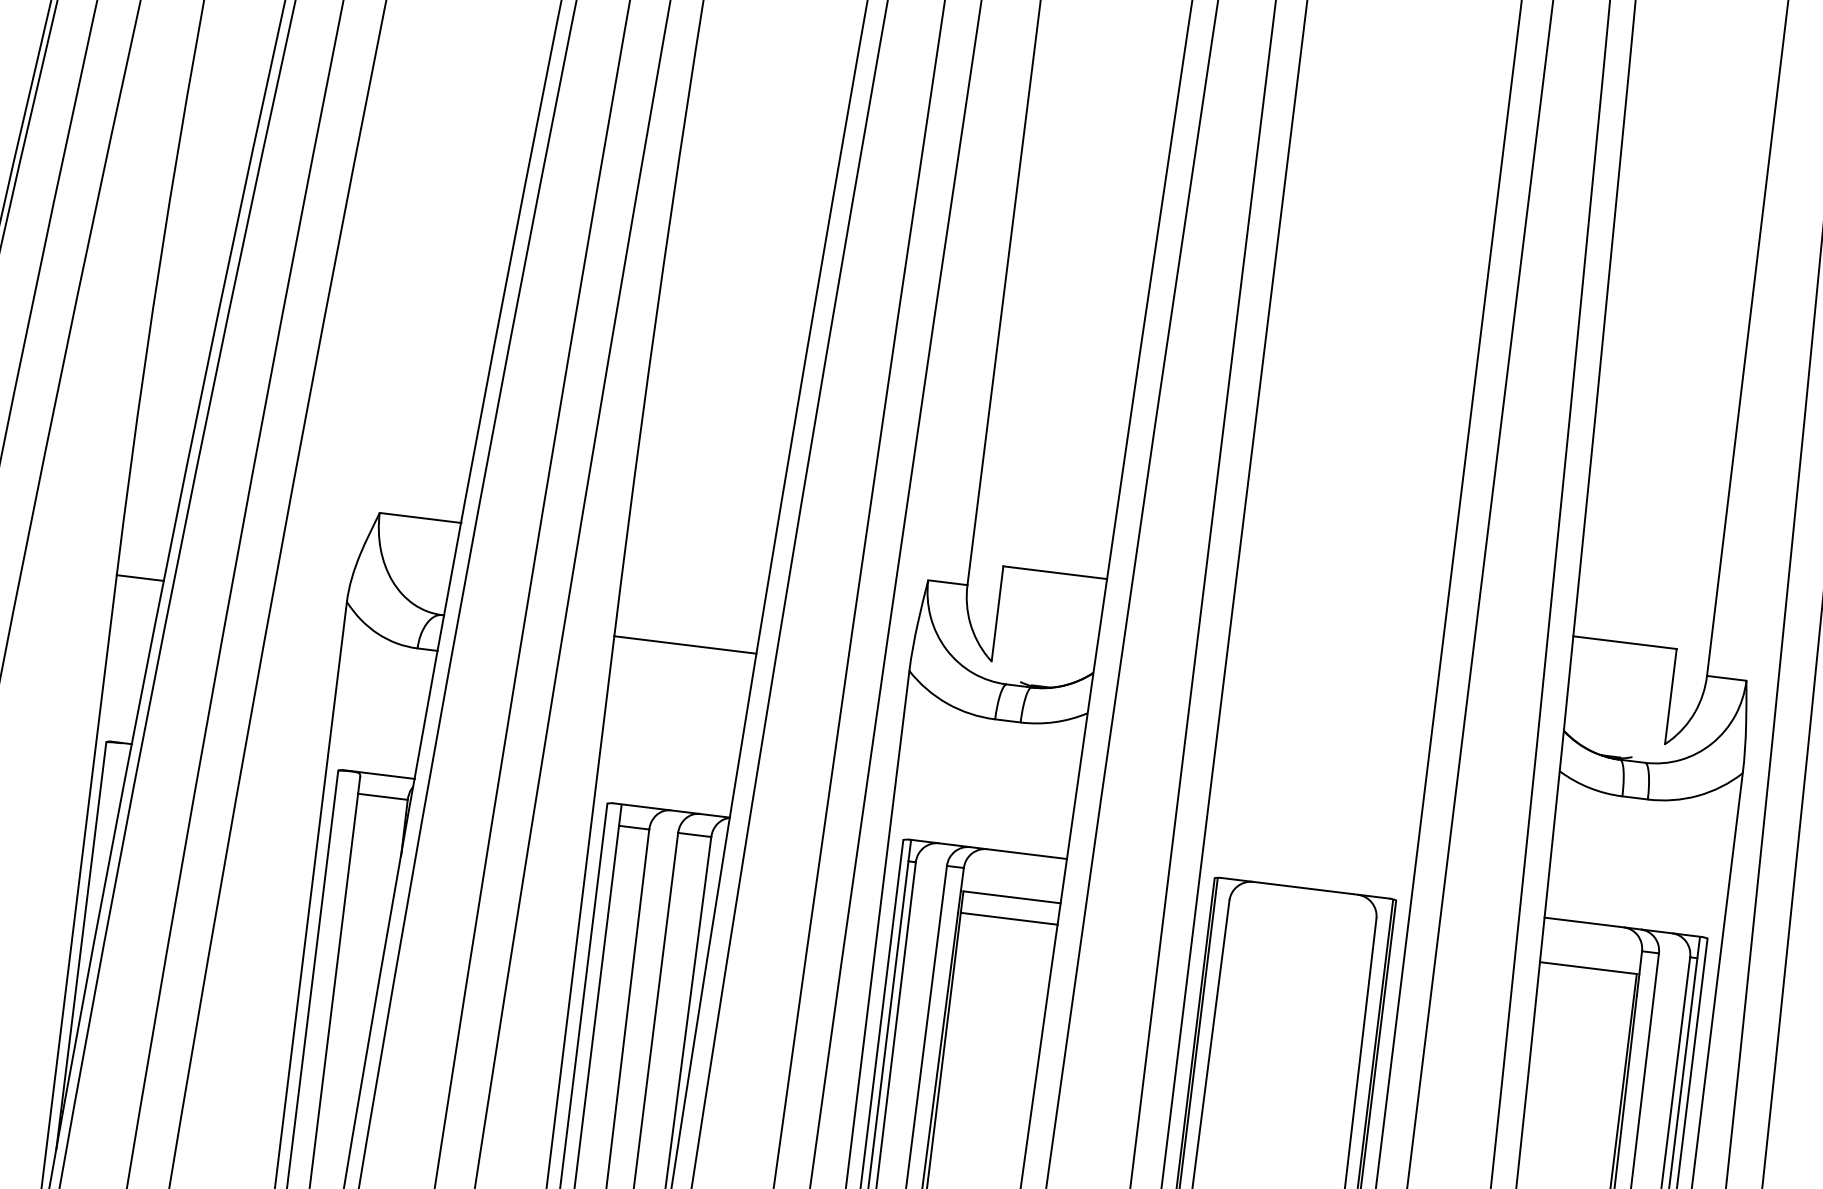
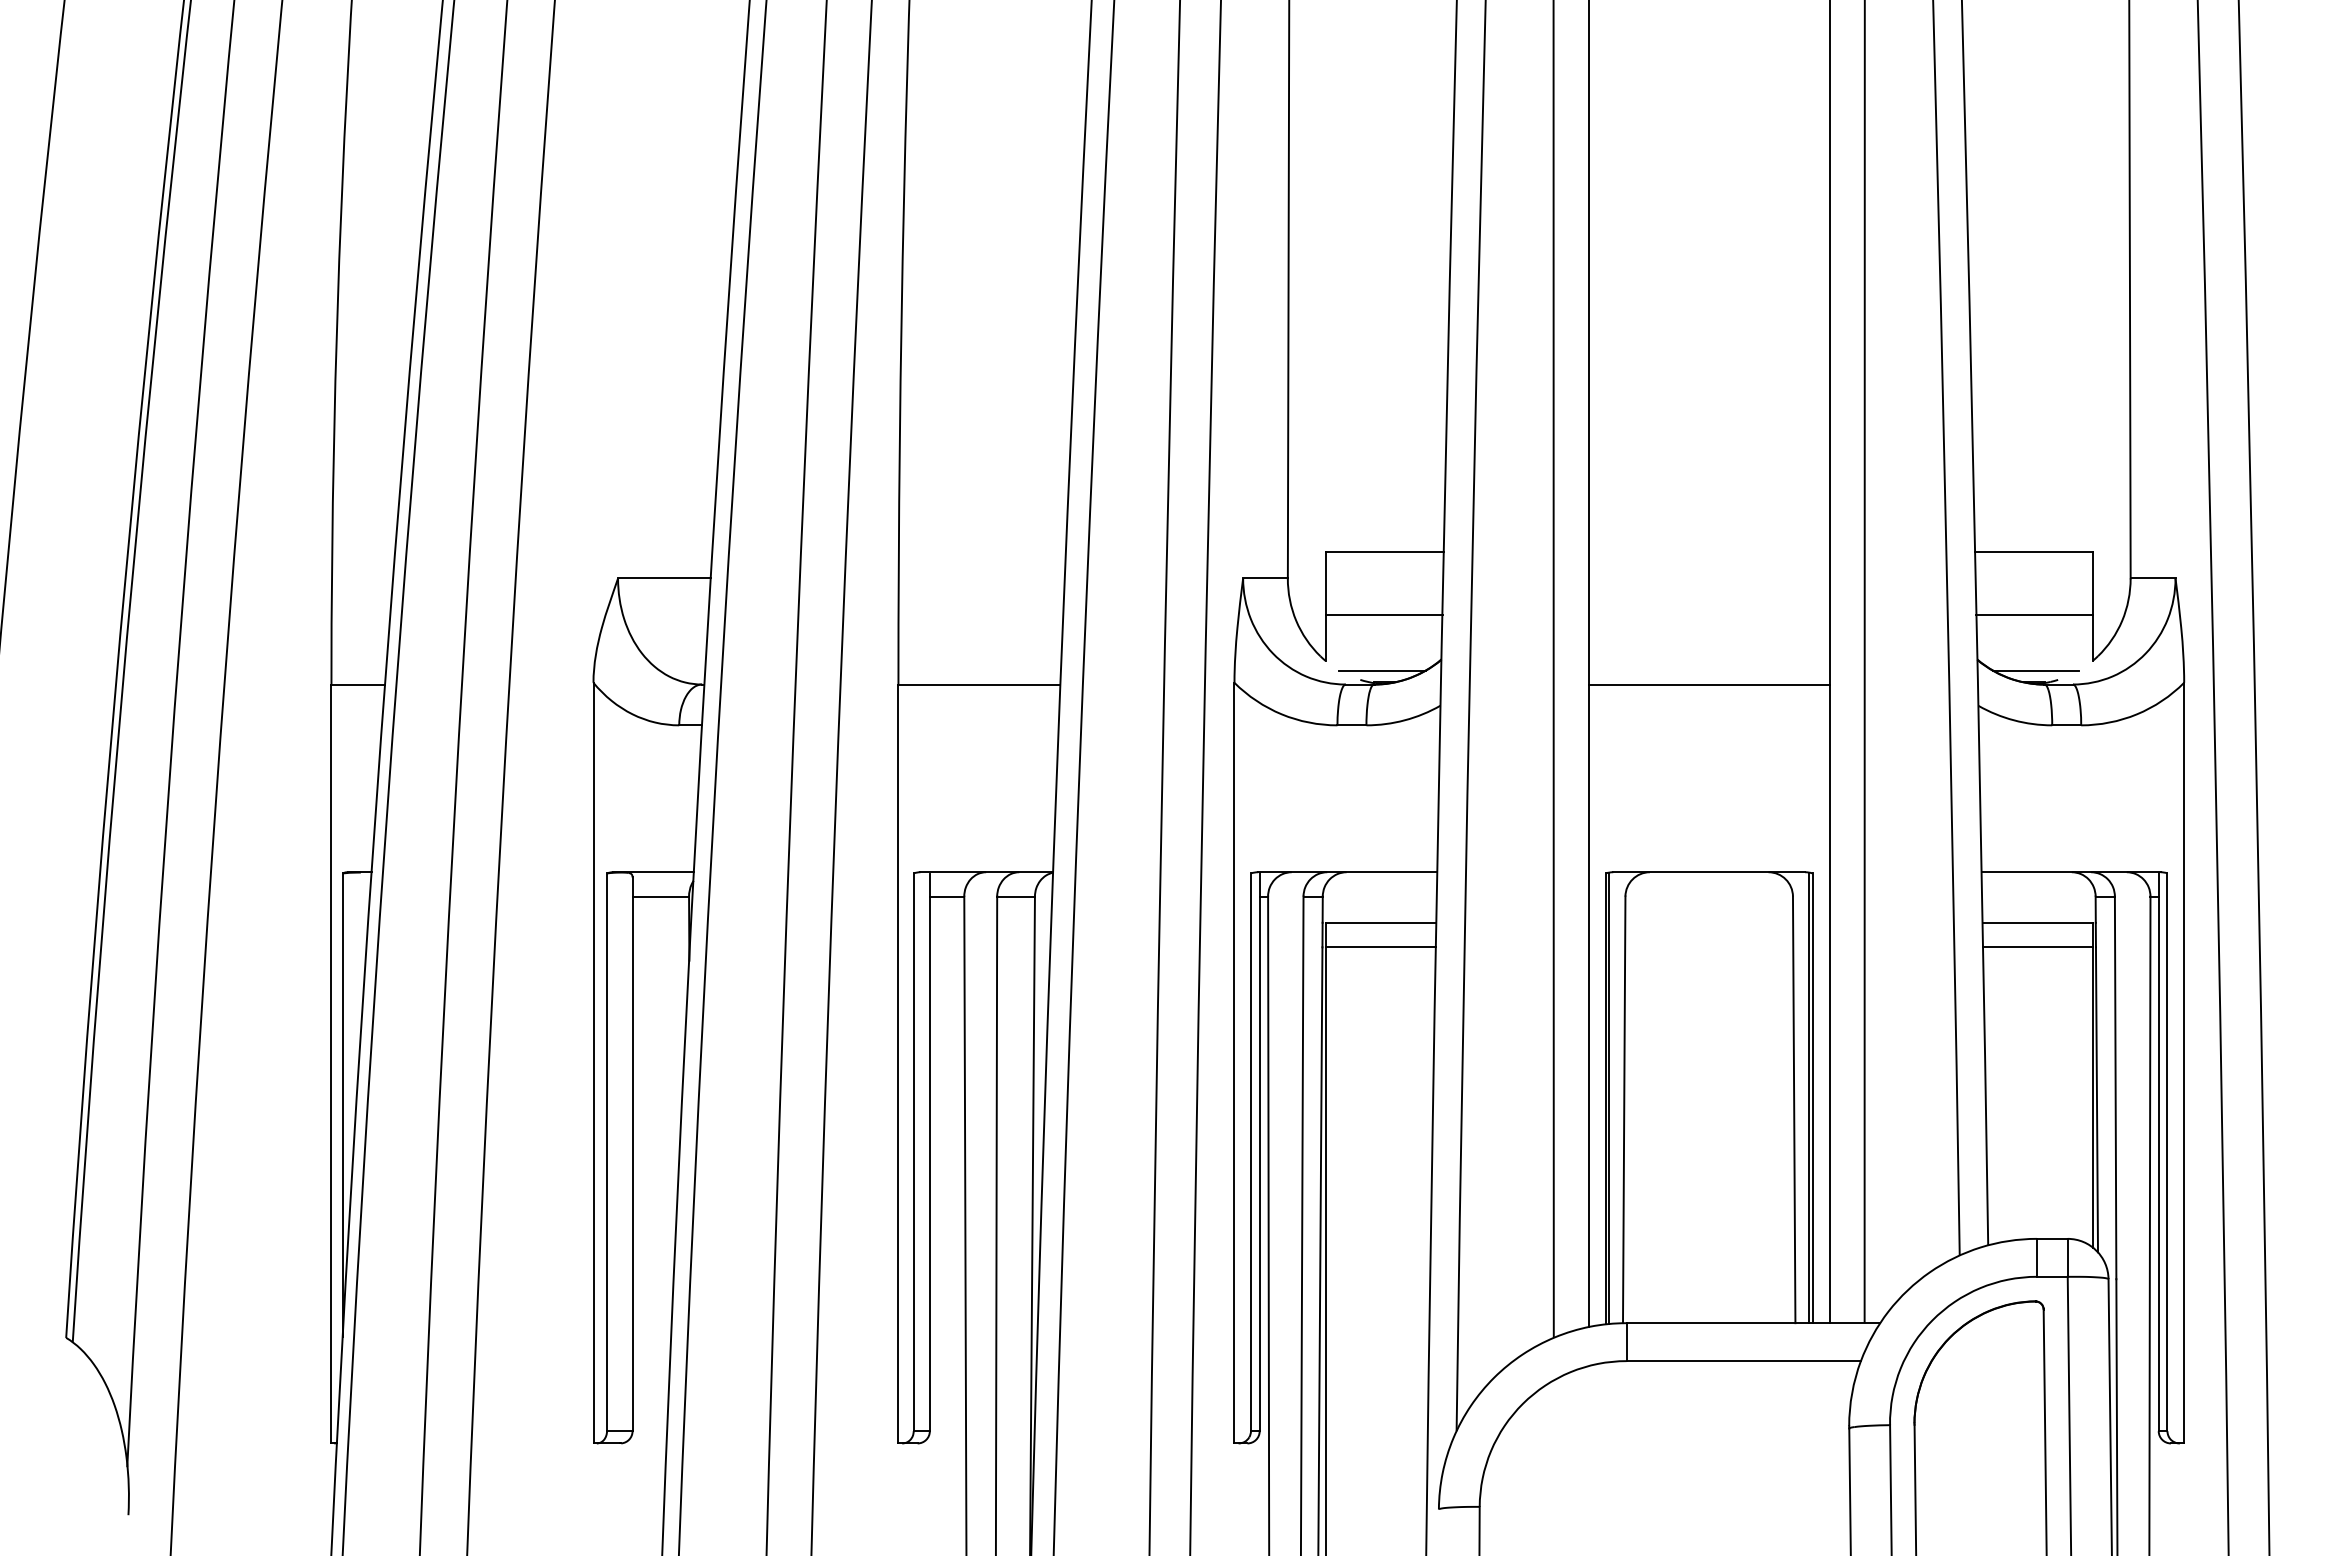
line: (1047, 627) -> (1383, 614), added
line: (1040, 676) -> (1382, 670), added
line: (1618, 697) -> (2034, 614), added
line: (1325, 723) -> (1708, 684), added
line: (1614, 746) -> (2036, 670), added
line: (1585, 989) -> (2037, 947), added

